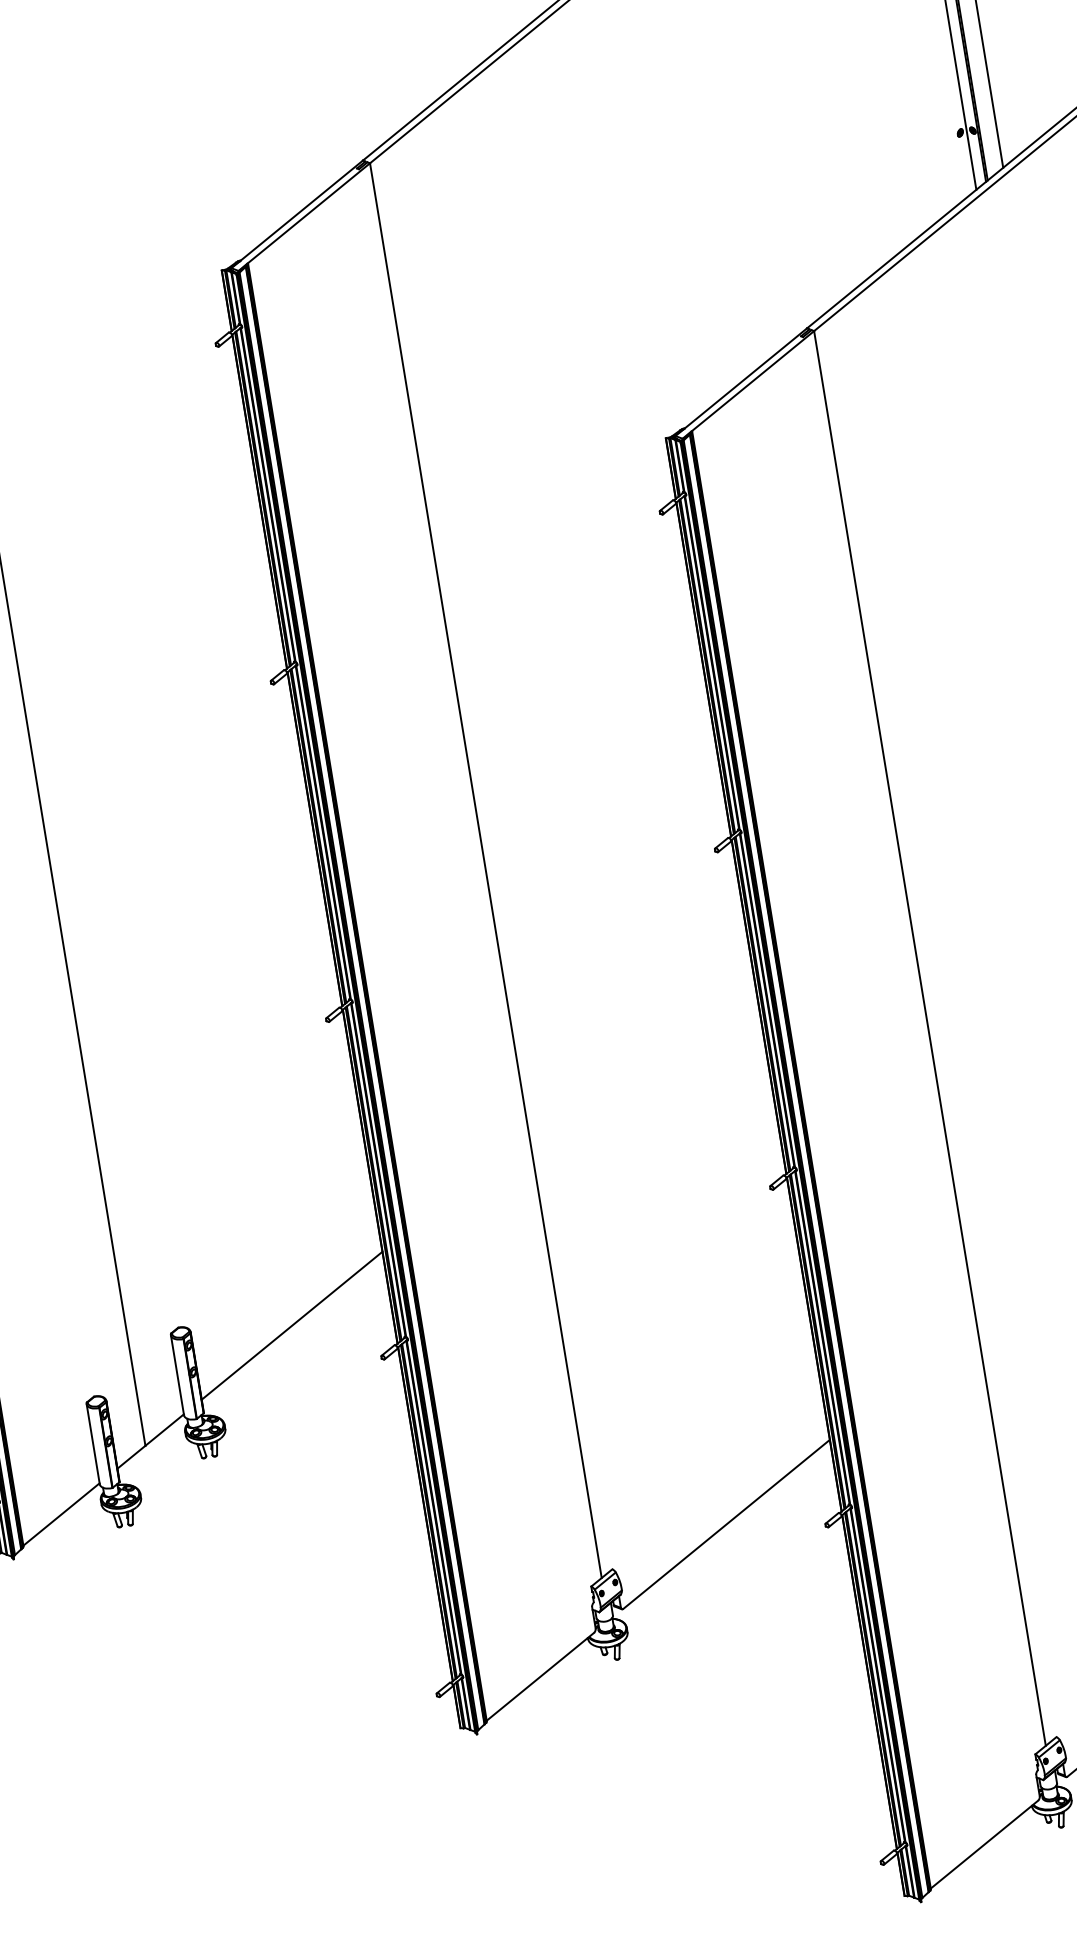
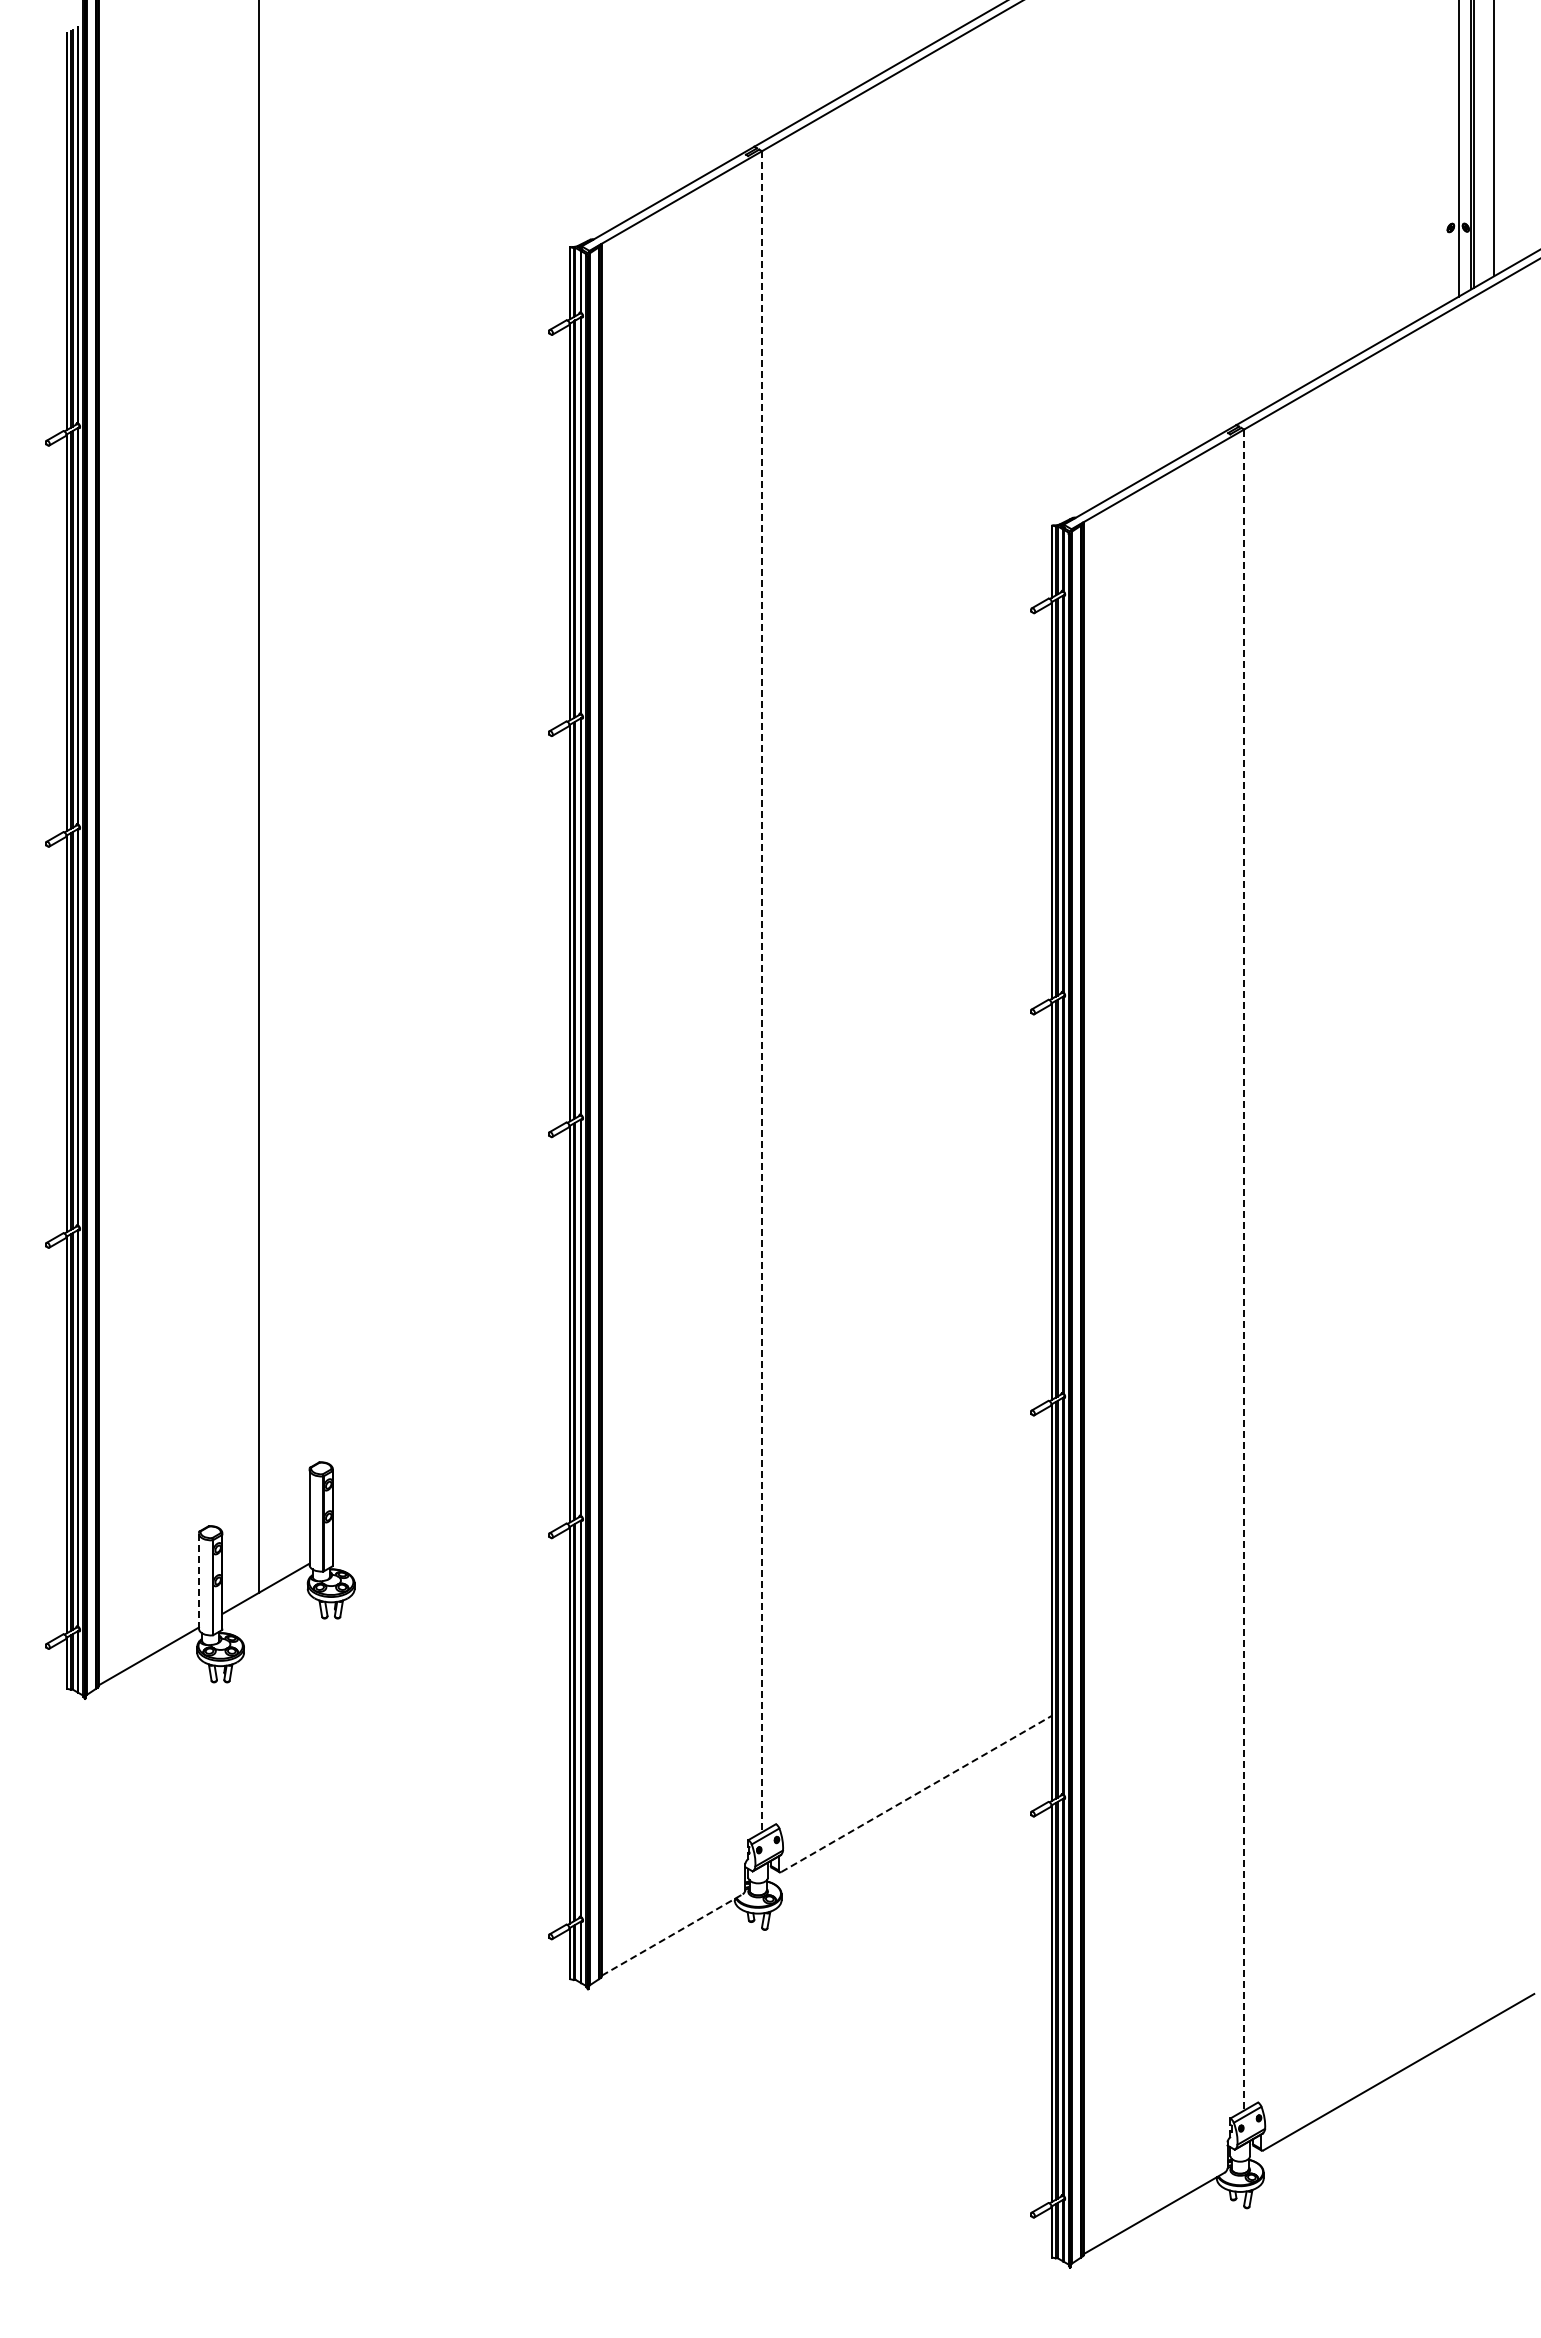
line: (486, 870) -> (762, 991), solid -> dashed
line: (930, 1038) -> (1244, 1270), solid -> dashed
line: (292, 1325) -> (451, 1481), removed
line: (92, 1444) -> (198, 1581), solid -> dashed
line: (727, 1523) -> (917, 1793), solid -> dashed
line: (540, 1676) -> (672, 1934), solid -> dashed

